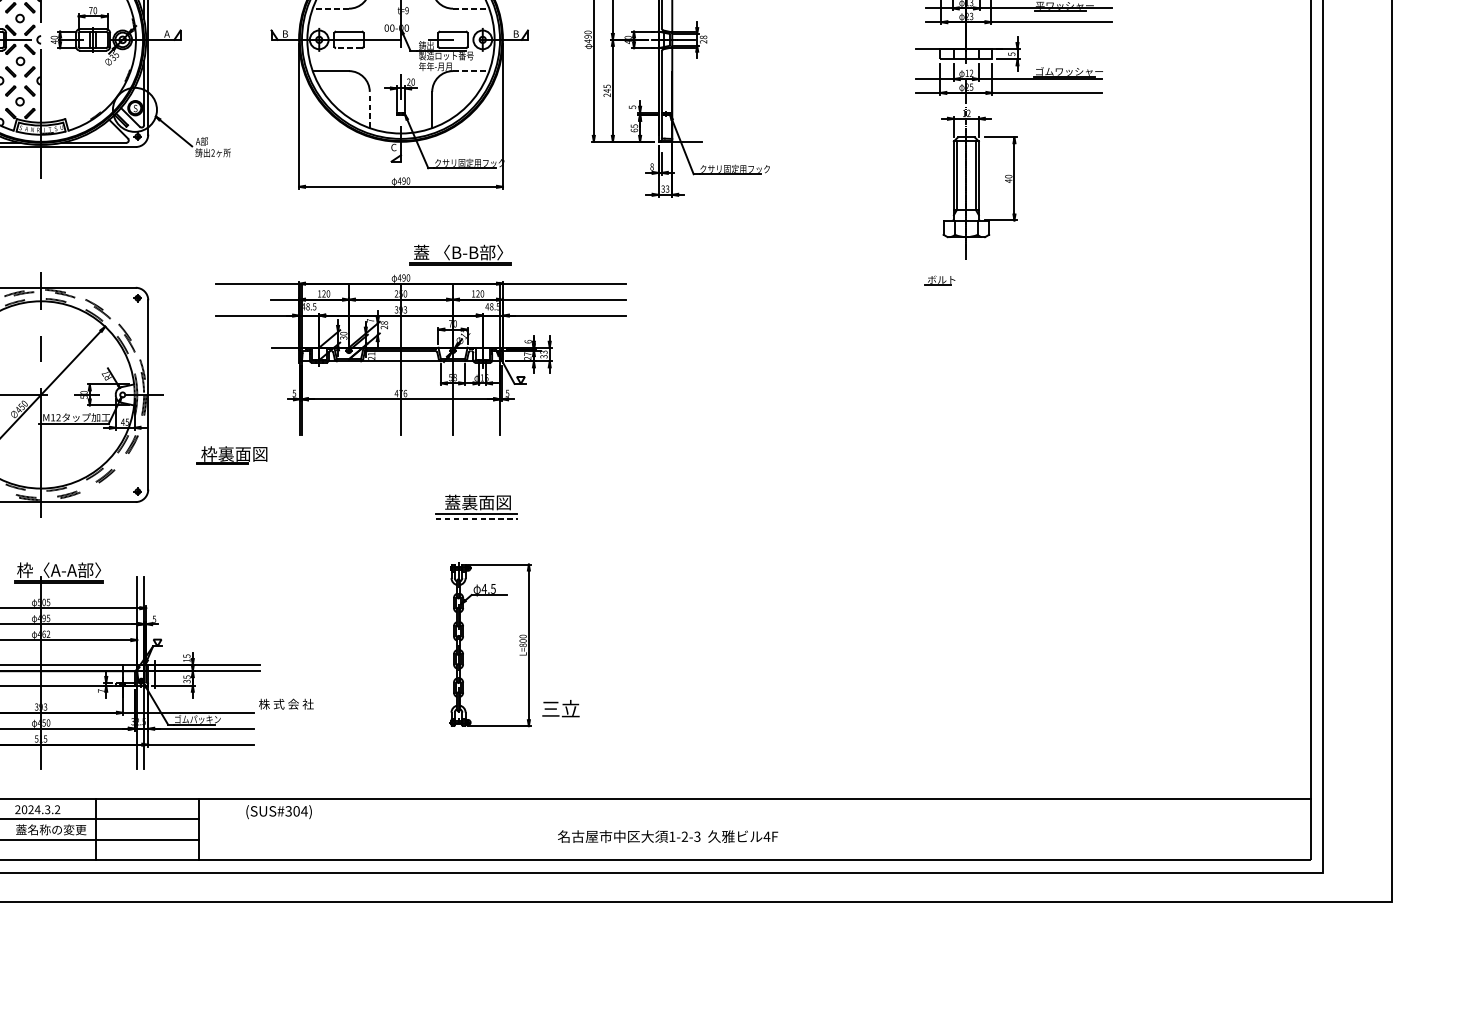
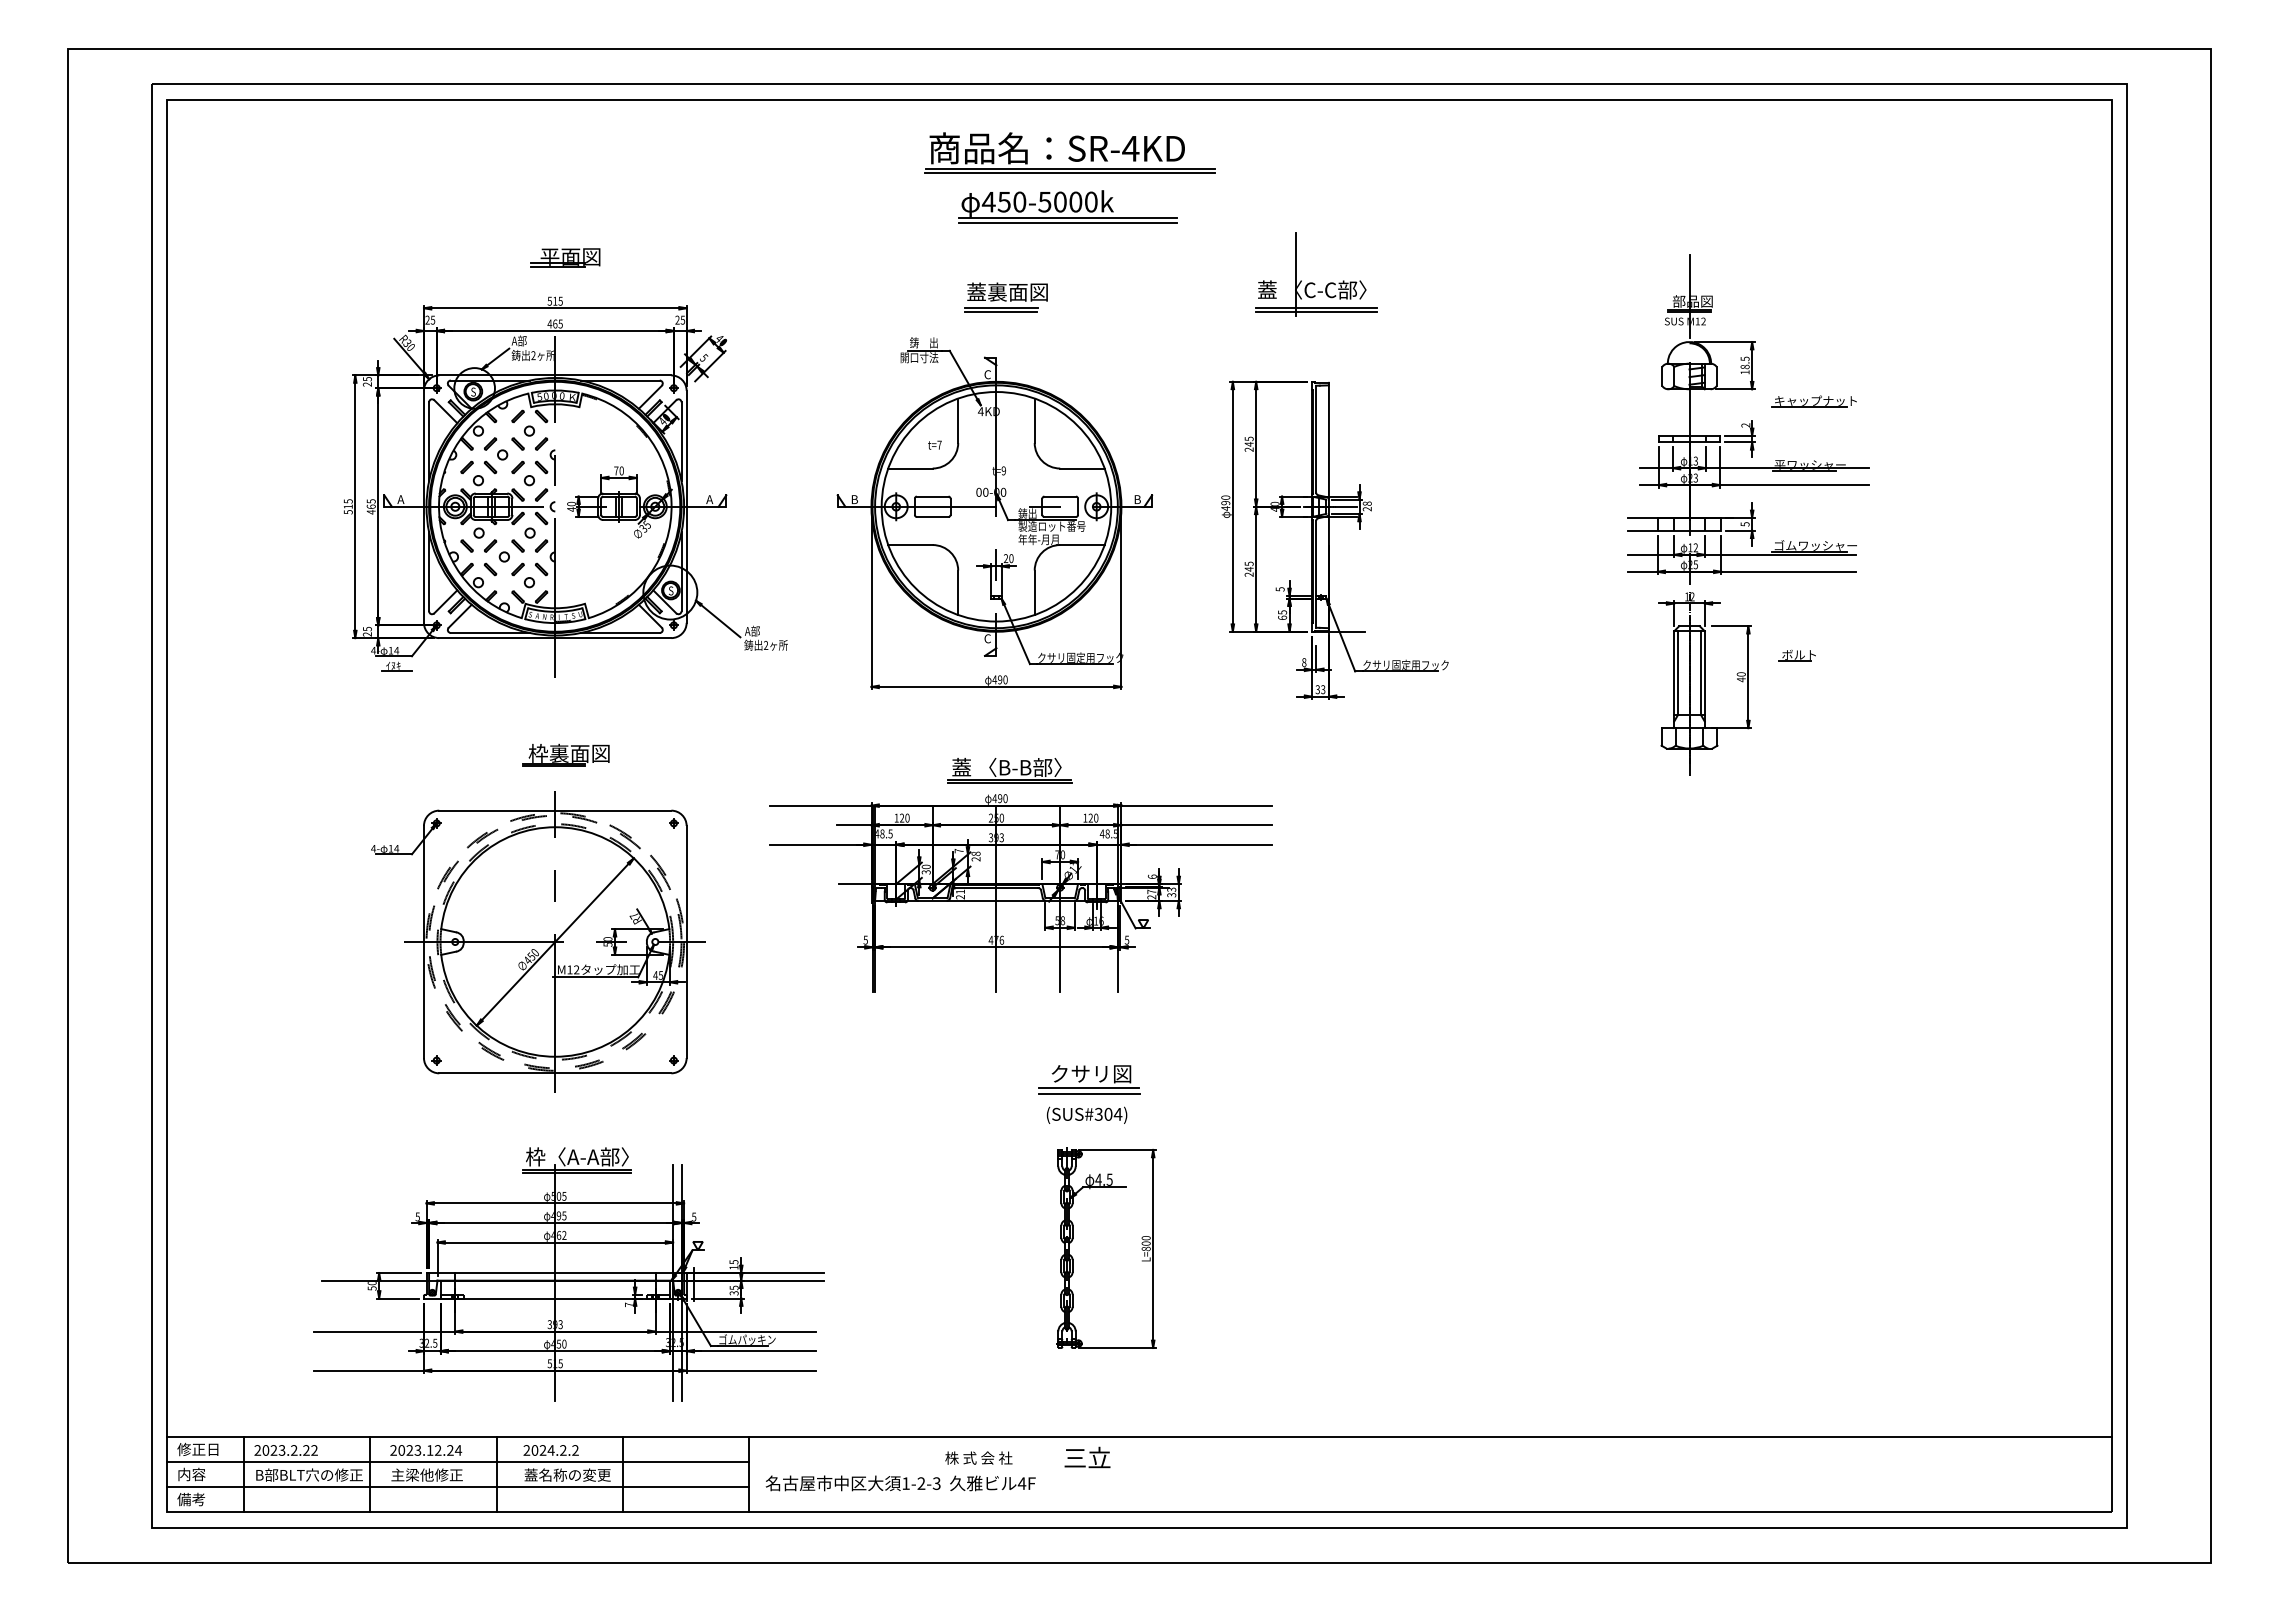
line: (330, 8) -> (909, 468), dashed -> solid
line: (471, 8) -> (1082, 468), dashed -> solid
line: (348, 47) -> (932, 516), dashed -> solid
line: (928, 59) -> (1642, 530), added
line: (471, 71) -> (1082, 545), dashed -> solid
line: (370, 109) -> (958, 592), dashed -> solid
part: (460, 255) -> (1009, 770), moved
part: (939, 280) -> (1796, 655), moved
part: (231, 454) -> (565, 754), moved
text: (469, 502) -> (1080, 1073), 蓋裏面図 -> クサリ図
line: (476, 519) -> (1089, 1094), dashed -> solid
text: (286, 703) -> (978, 1457), moved
text: (560, 708) -> (1087, 1457), moved
text: (47, 809) -> (563, 1450), 2024.3.2 -> 2024.2.2
text: (278, 811) -> (1086, 1114), moved
text: (667, 836) -> (900, 1483), moved

